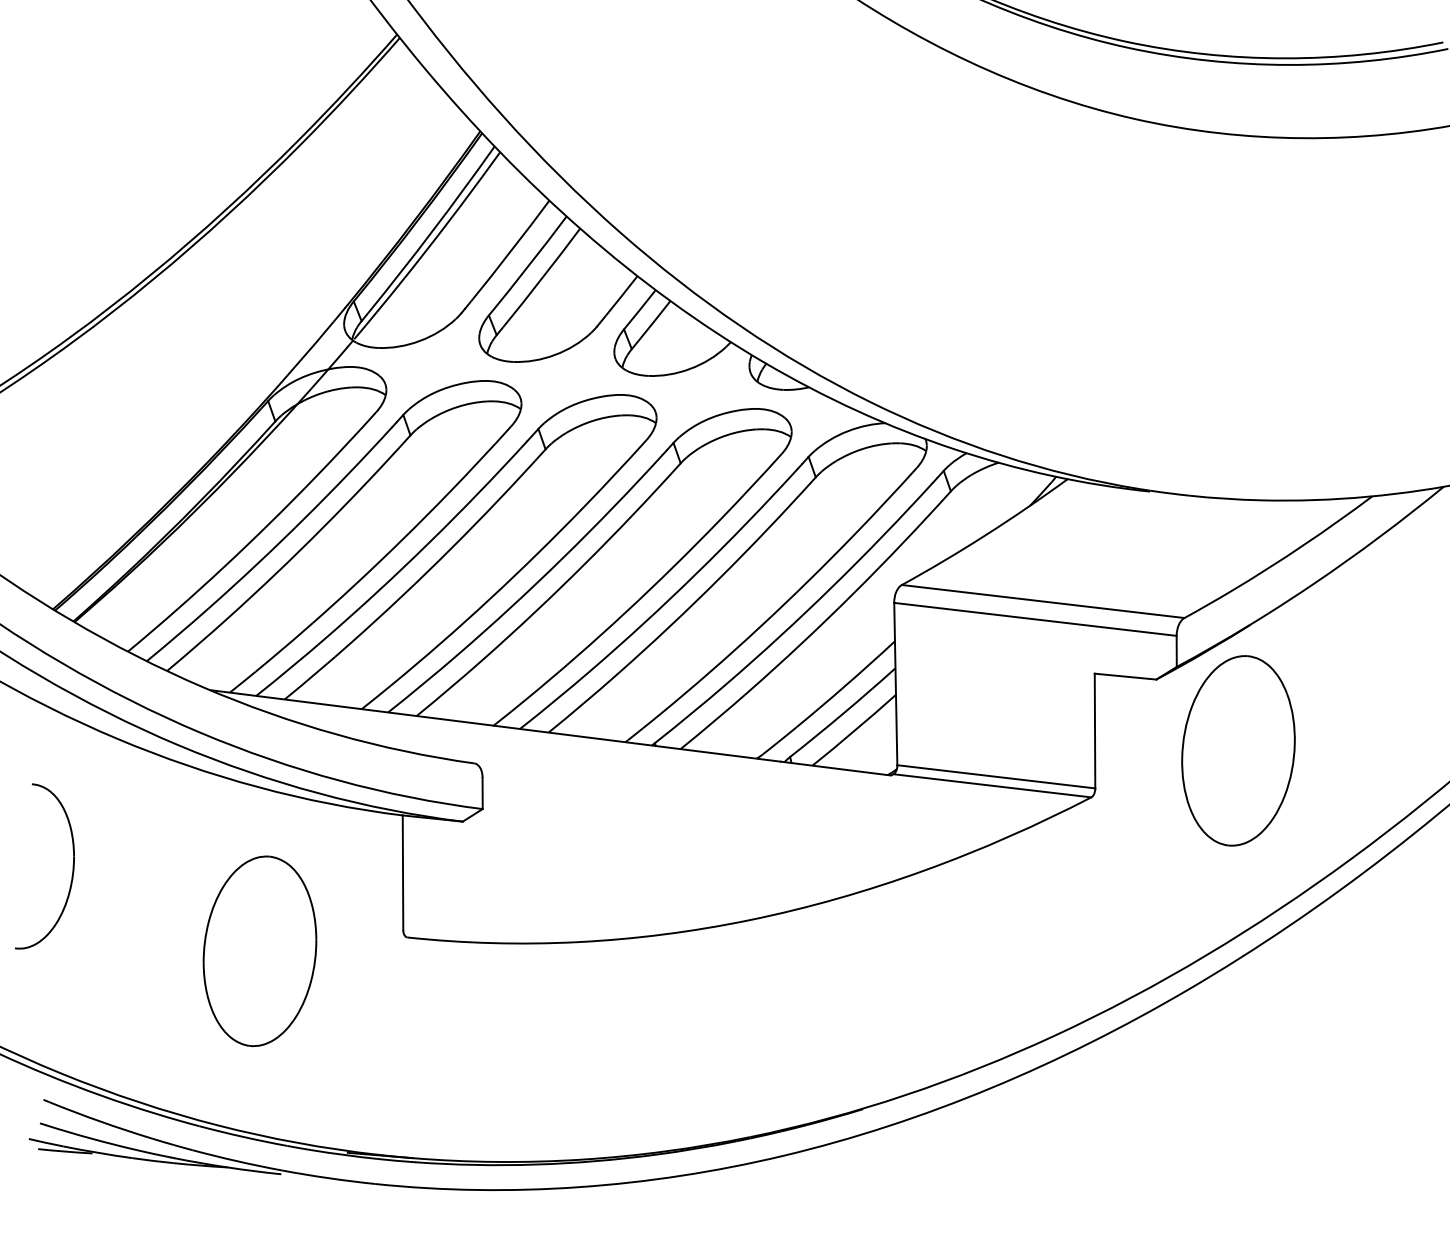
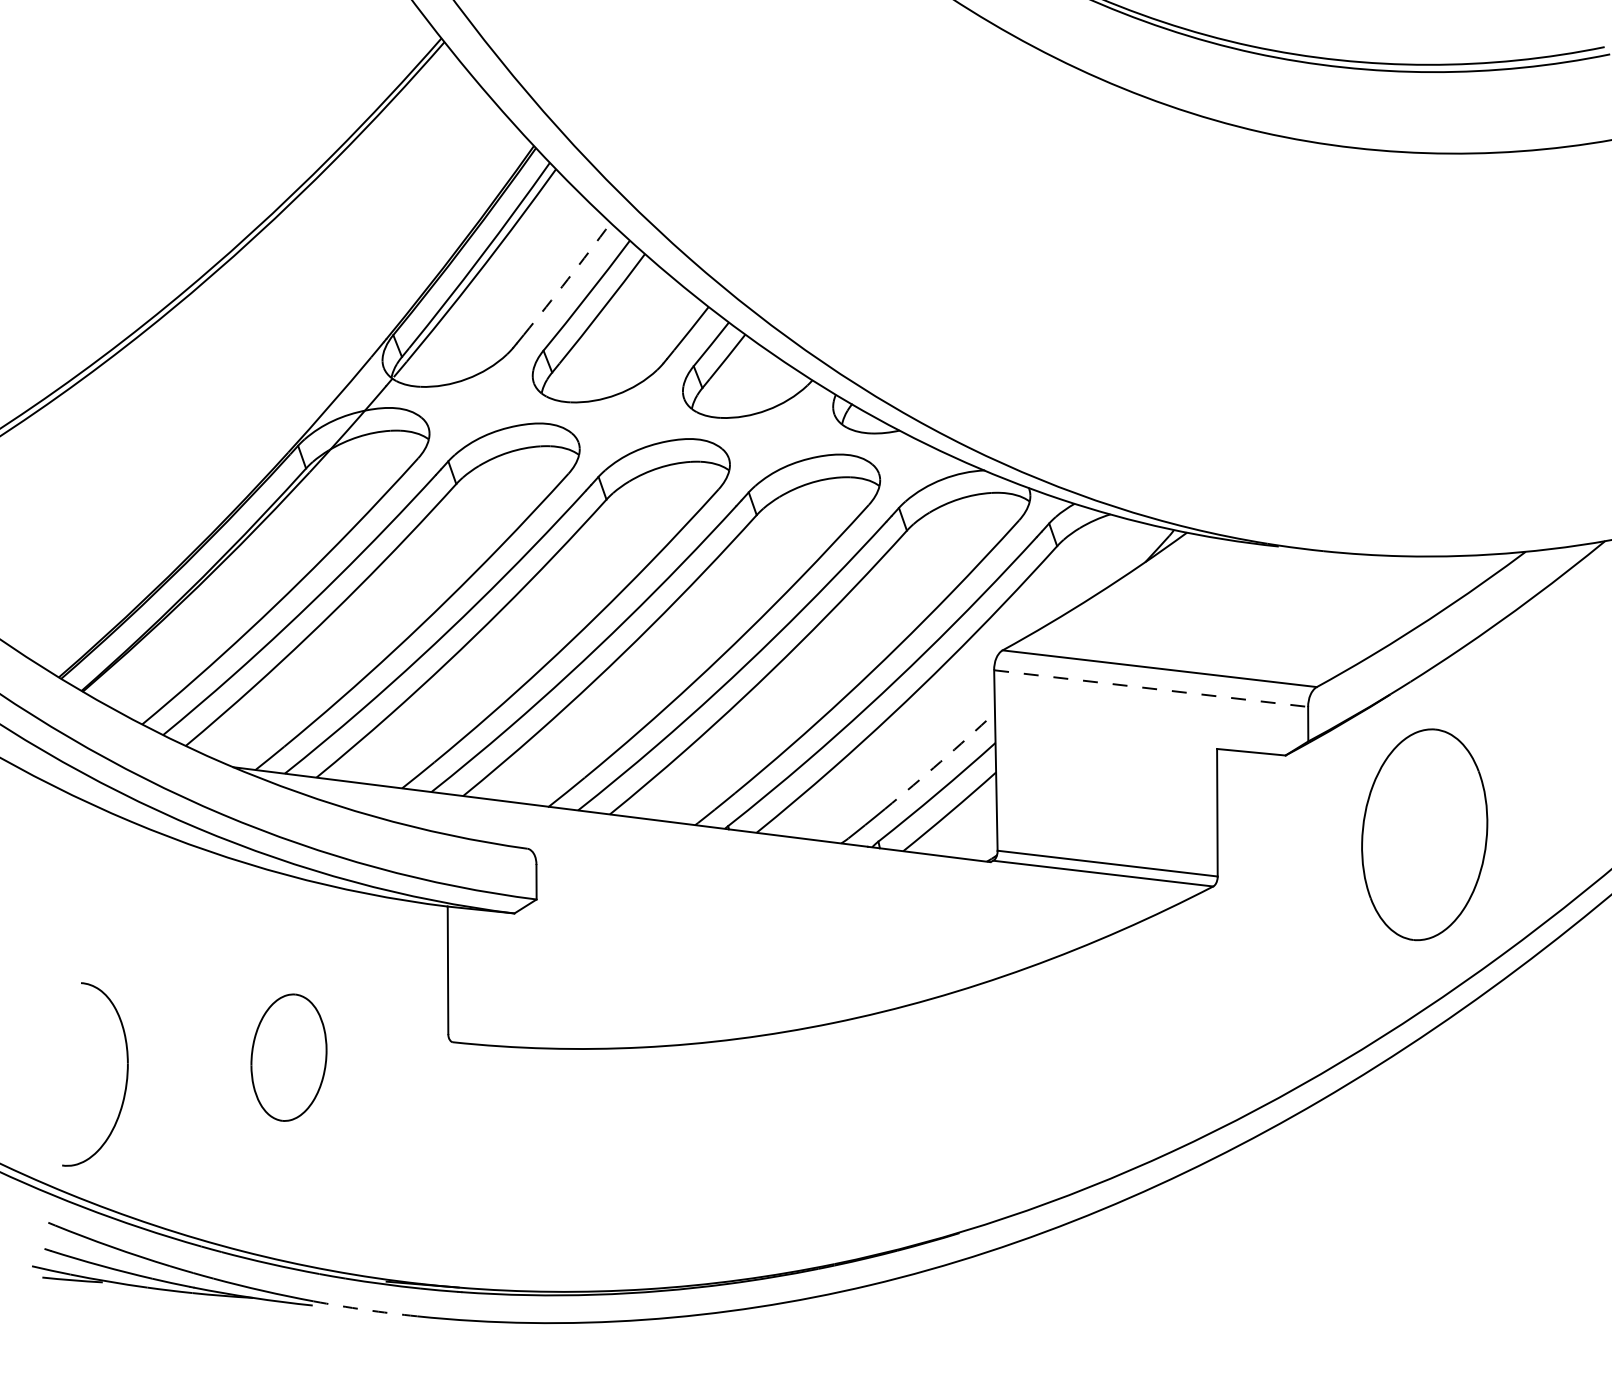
arc: (510, 251) -> (567, 279), solid -> dashed
line: (1035, 619) -> (1151, 688), solid -> dashed
arc: (846, 685) -> (941, 762), solid -> dashed
part: (1238, 750) -> (1424, 834), moved
part: (72, 866) -> (126, 1074), moved
part: (259, 951) -> (288, 1057), size x0.6
arc: (328, 1178) -> (365, 1310), solid -> dashed

